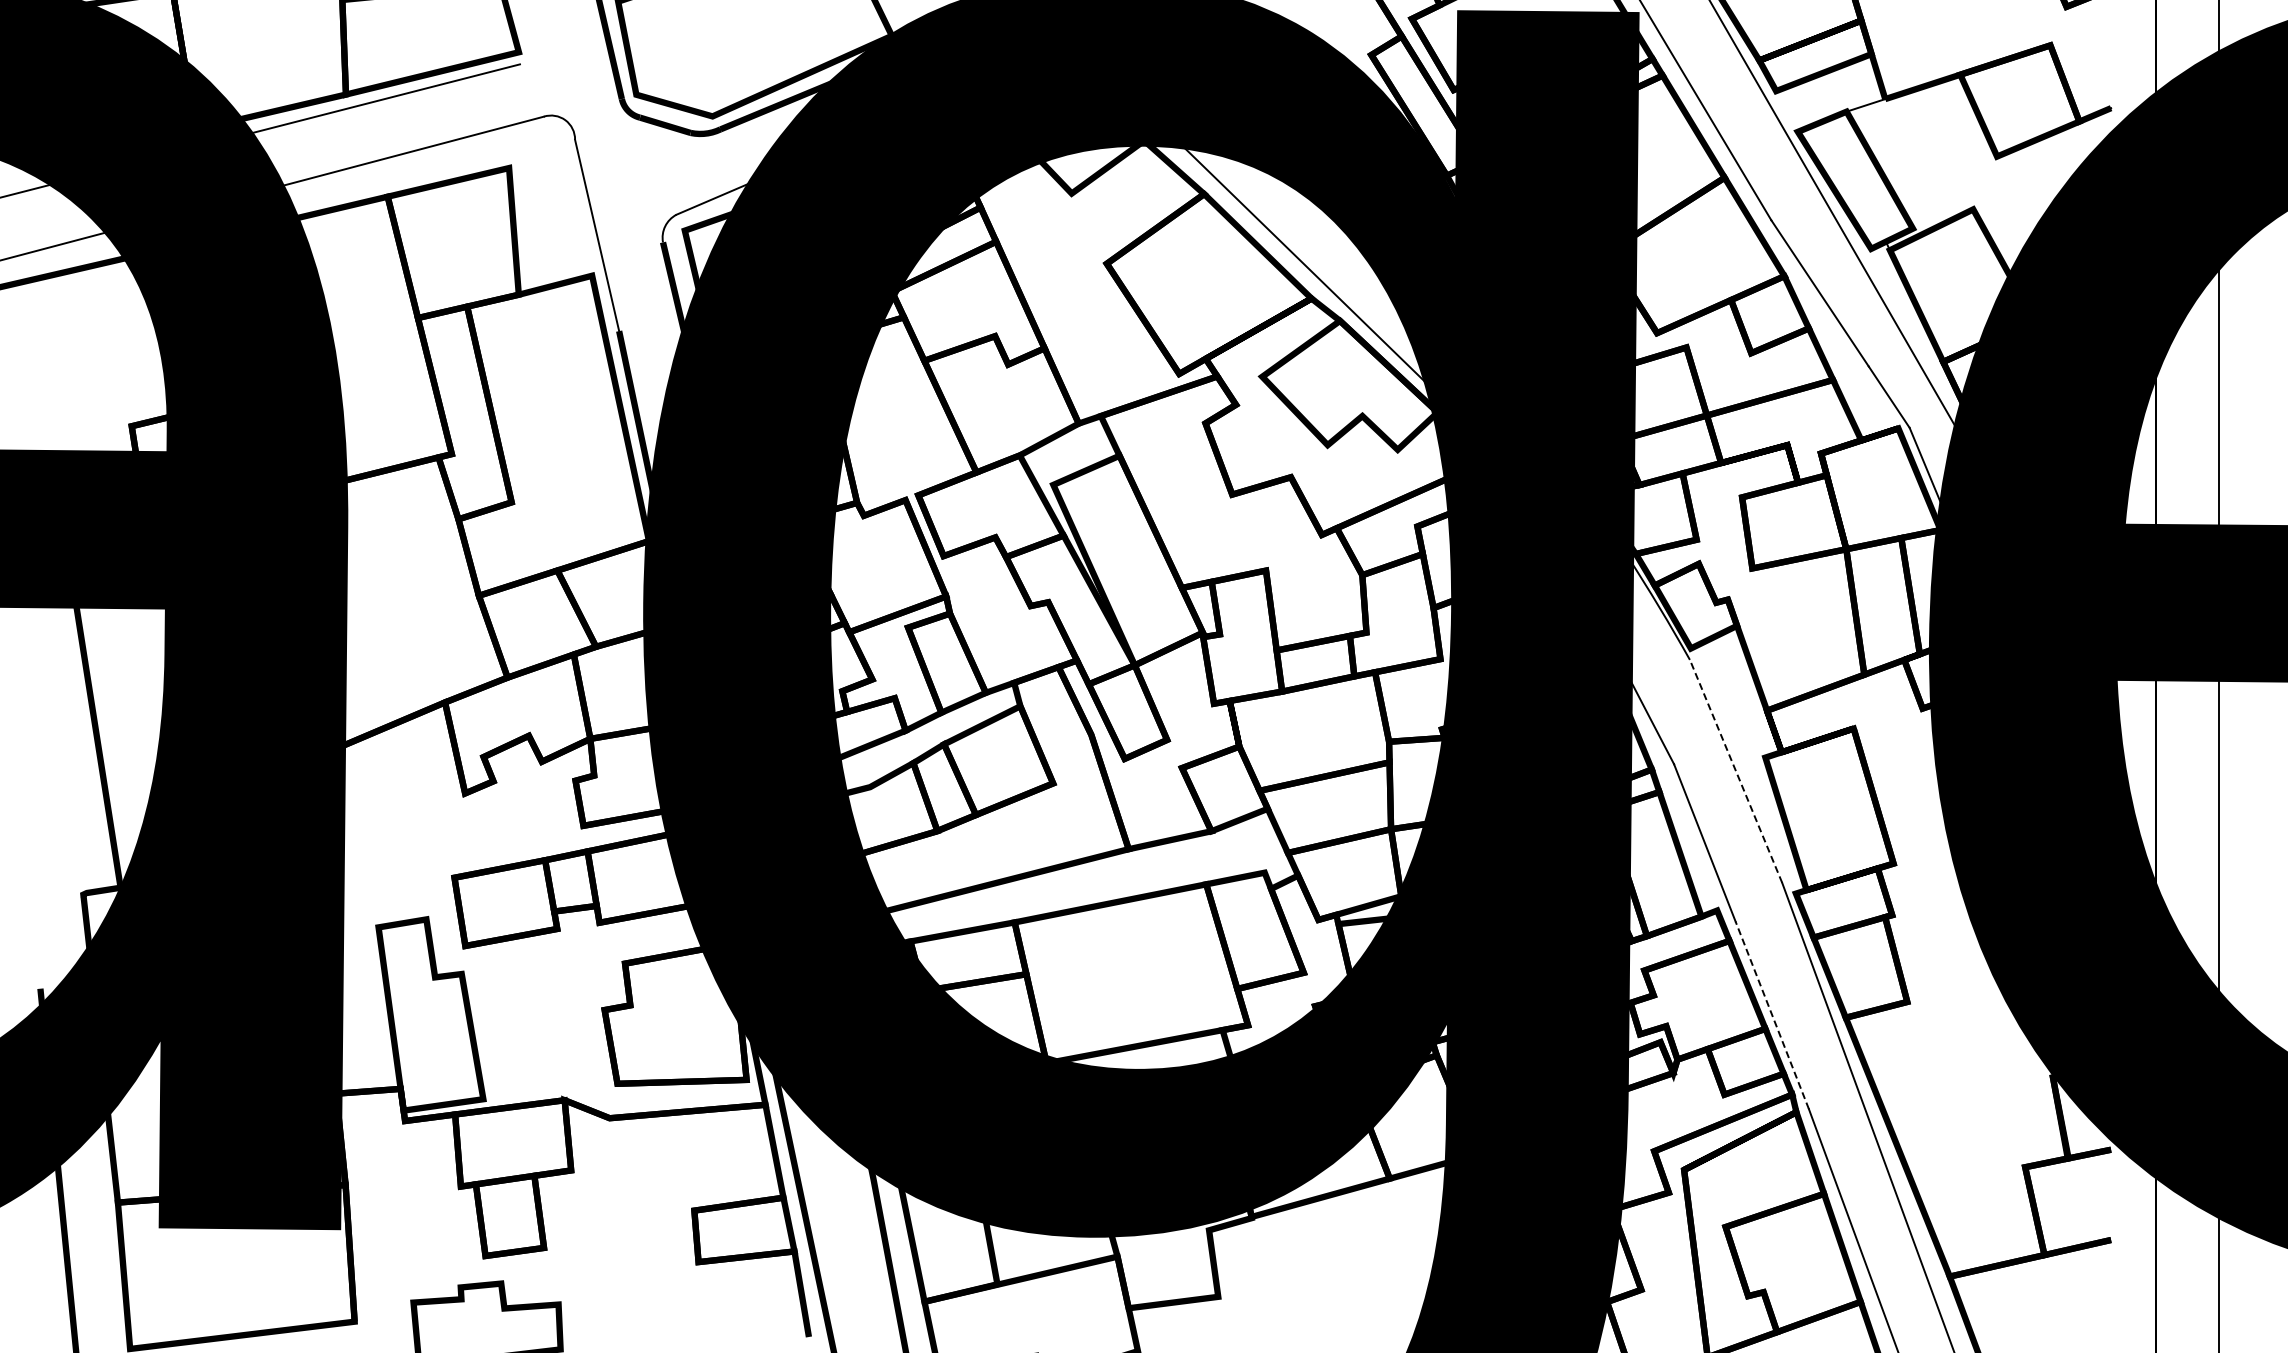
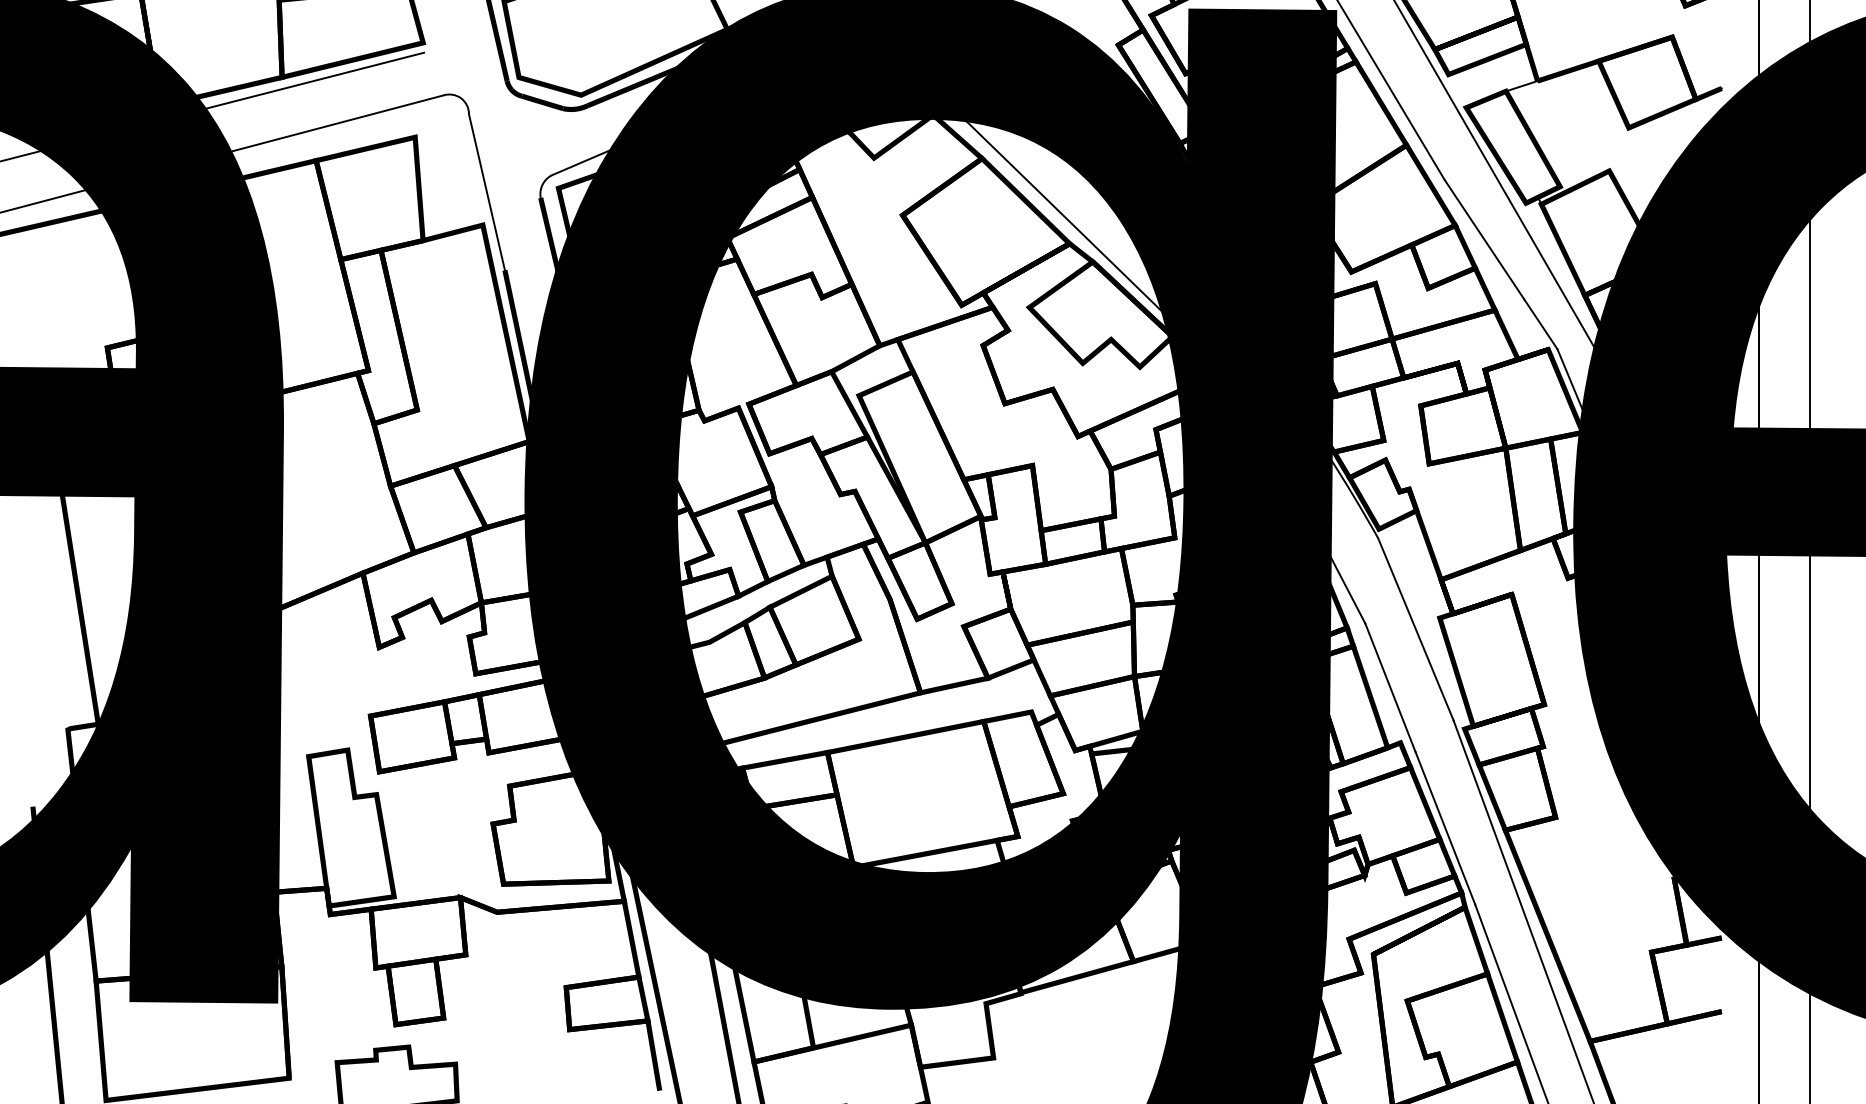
line: (1736, 771) -> (1416, 629), dashed -> solid
line: (1772, 1015) -> (1445, 828), dashed -> solid

